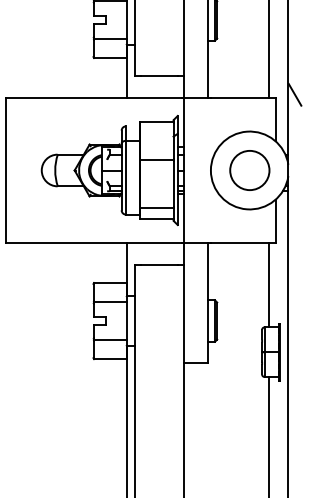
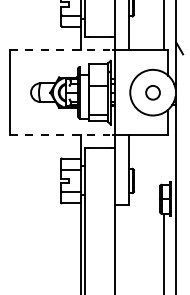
line: (93, 98) -> (61, 50), solid -> dashed
circle: (248, 170) -> (152, 92), size x0.6
line: (93, 243) -> (61, 135), solid -> dashed
line: (269, 284) -> (164, 159), removed

